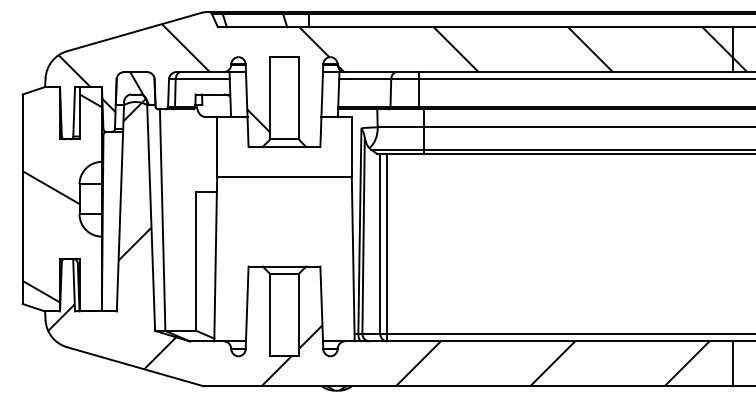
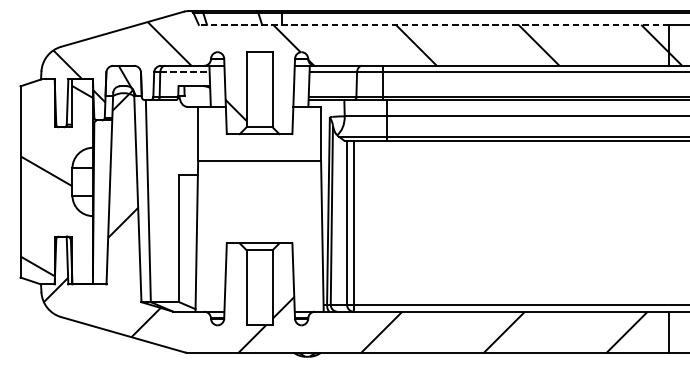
line: (475, 27) -> (434, 25), solid -> dashed
line: (203, 79) -> (185, 72), solid -> dashed

